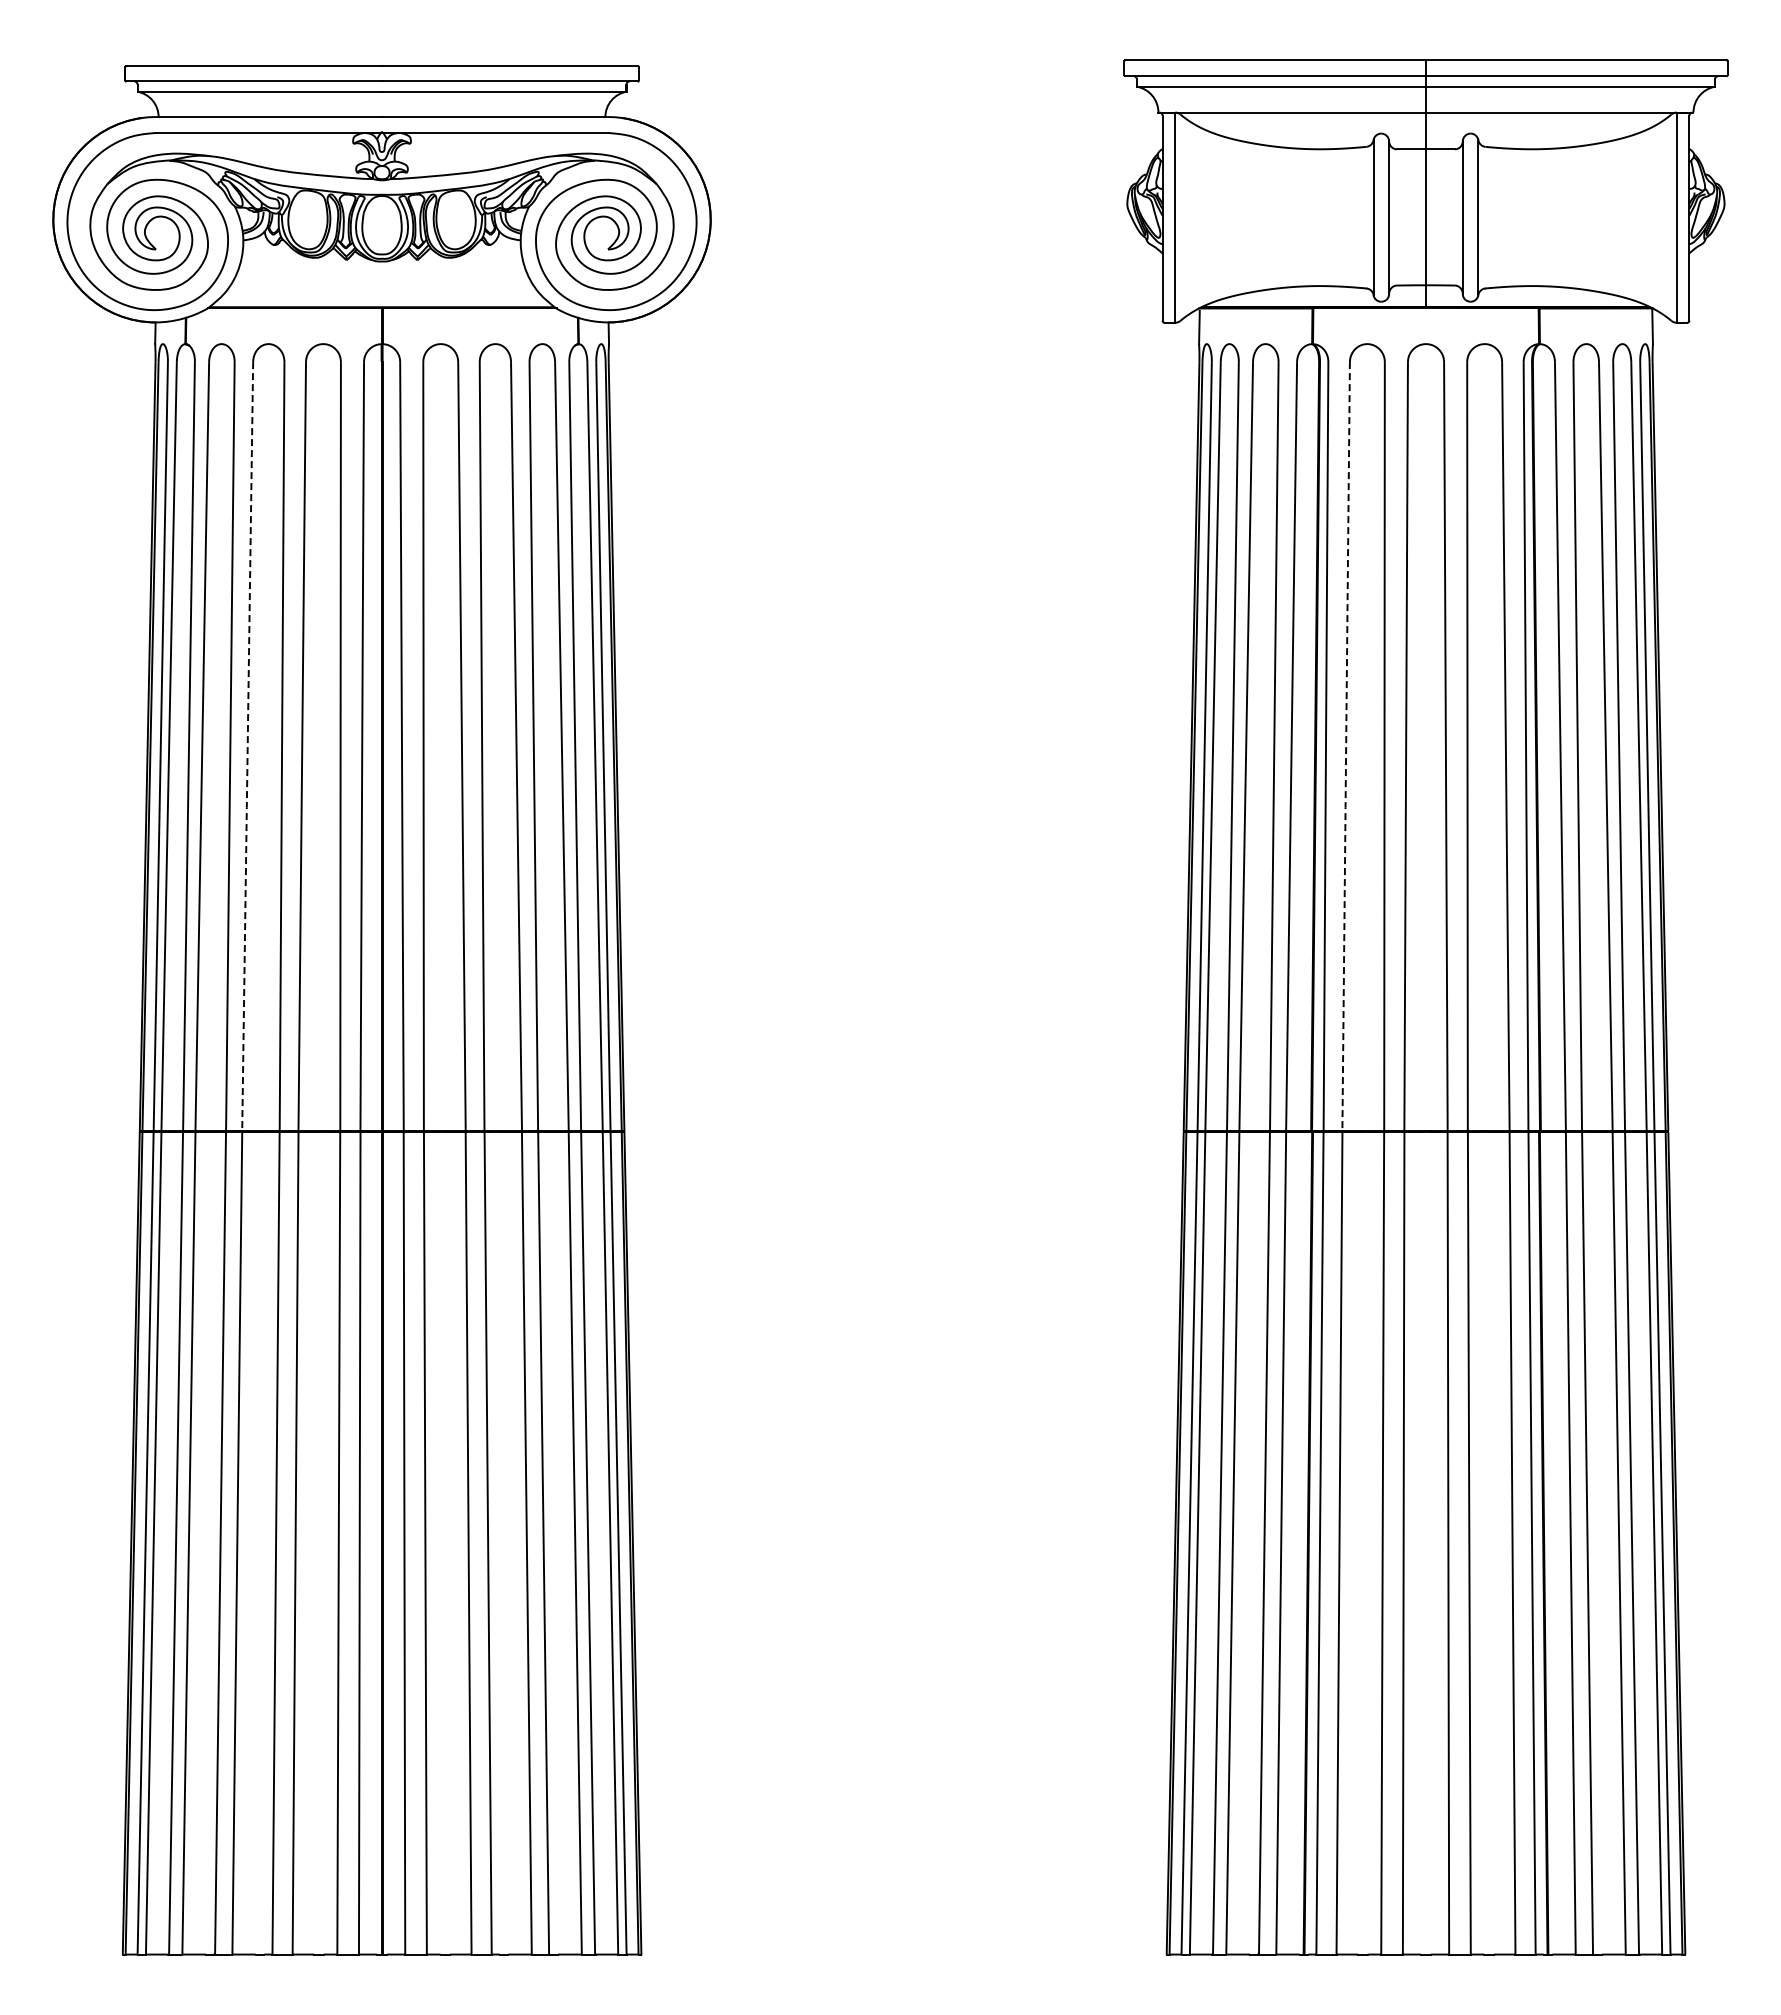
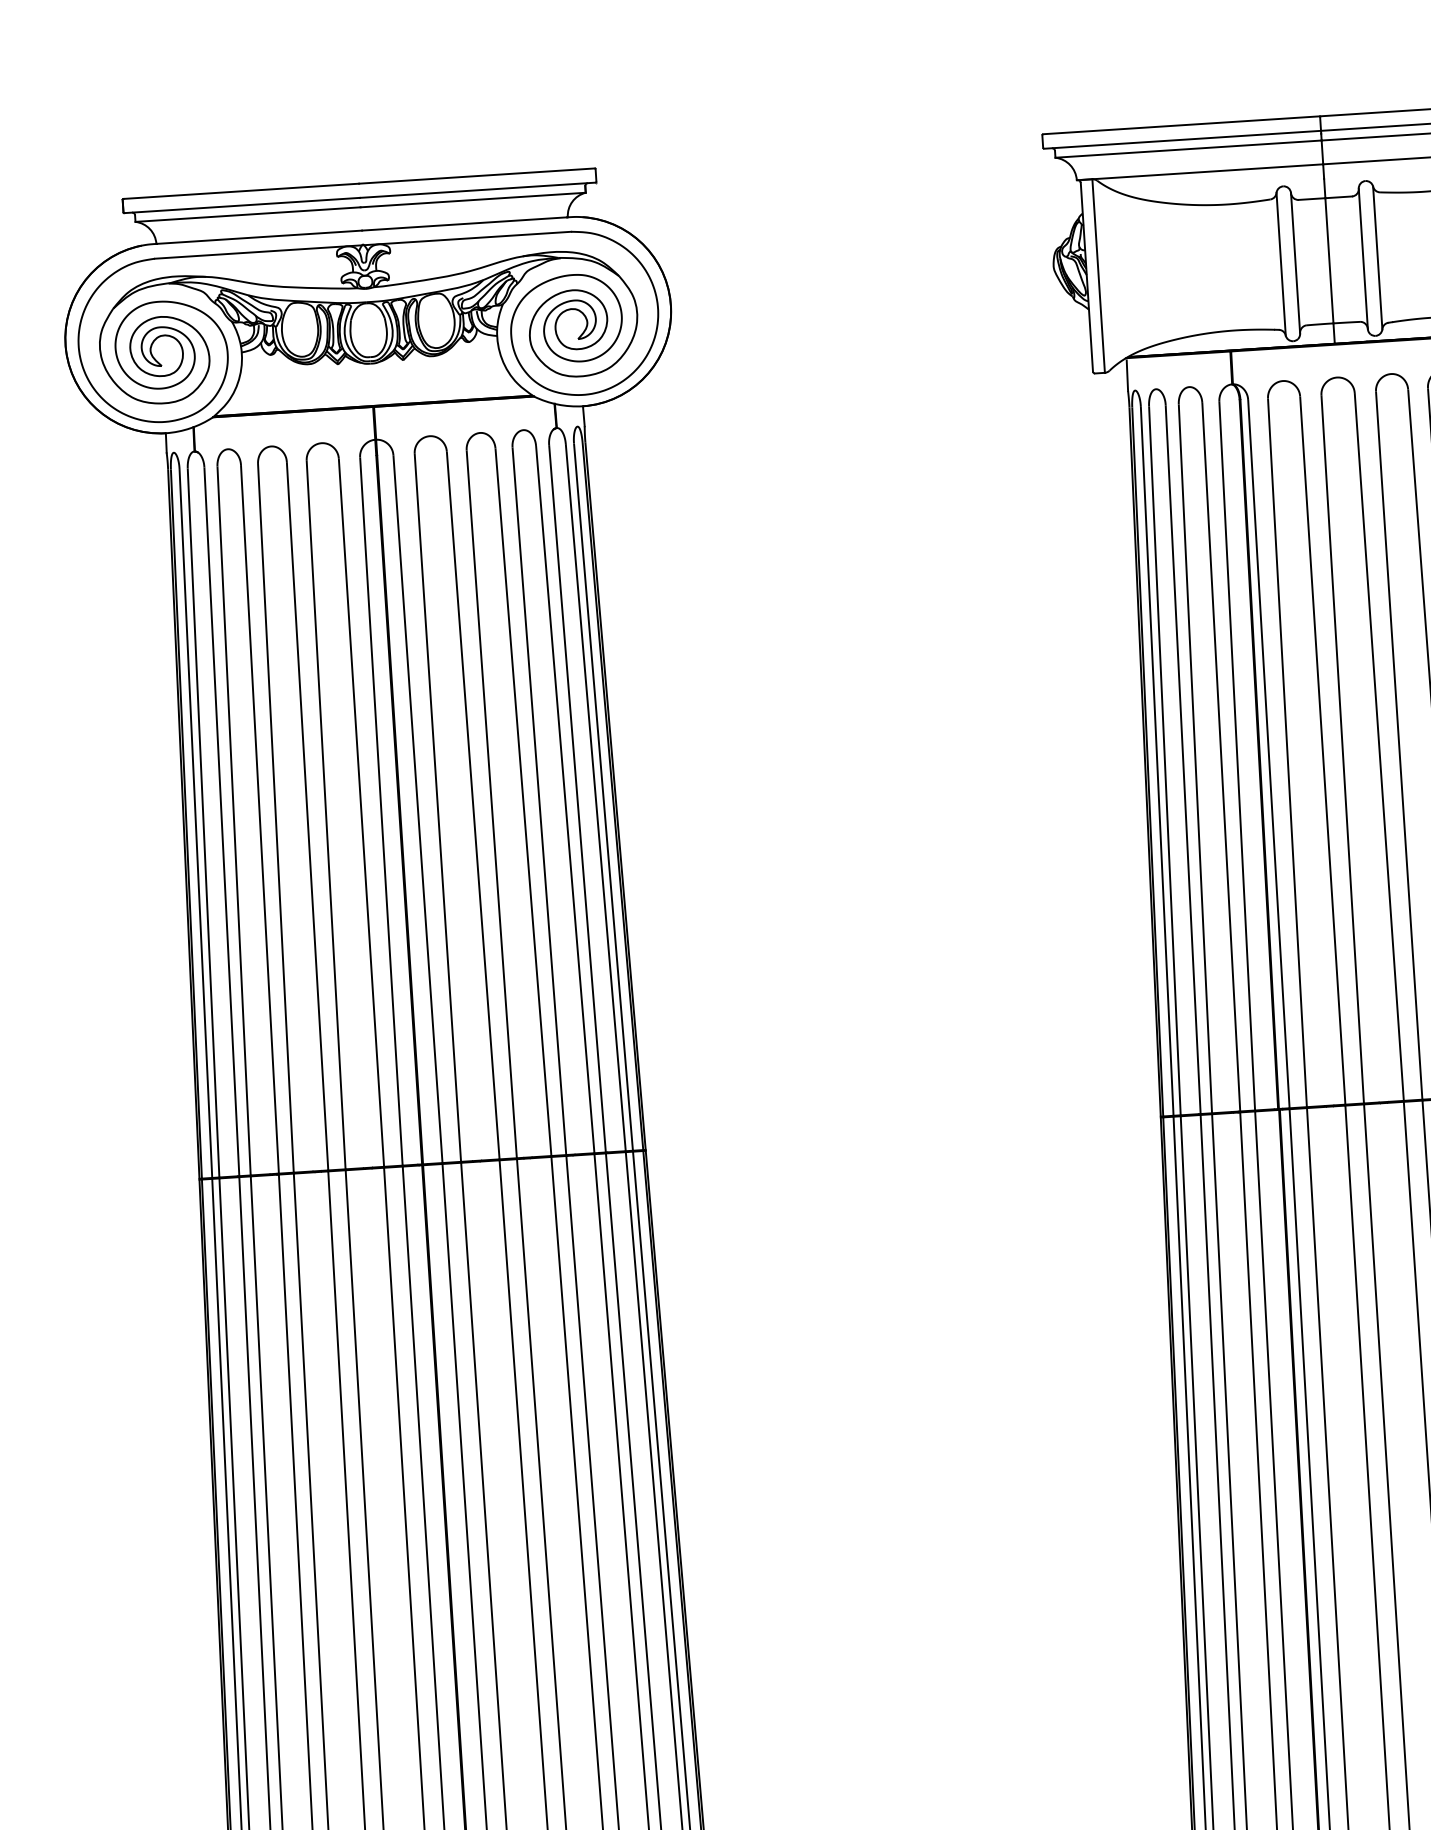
line: (247, 747) -> (275, 819), dashed -> solid
line: (1346, 747) -> (1287, 753), dashed -> solid

